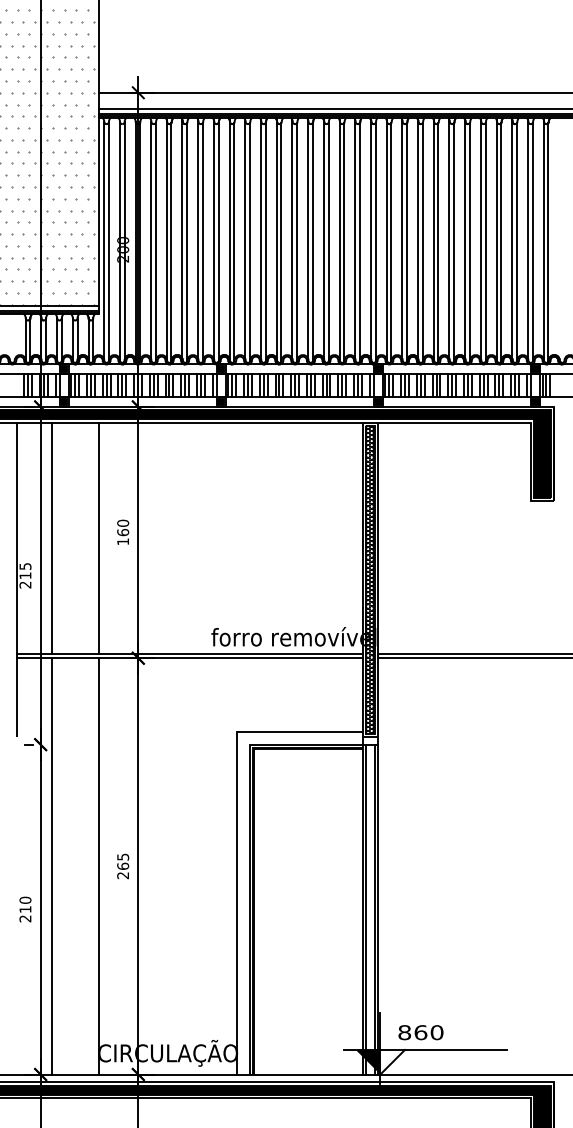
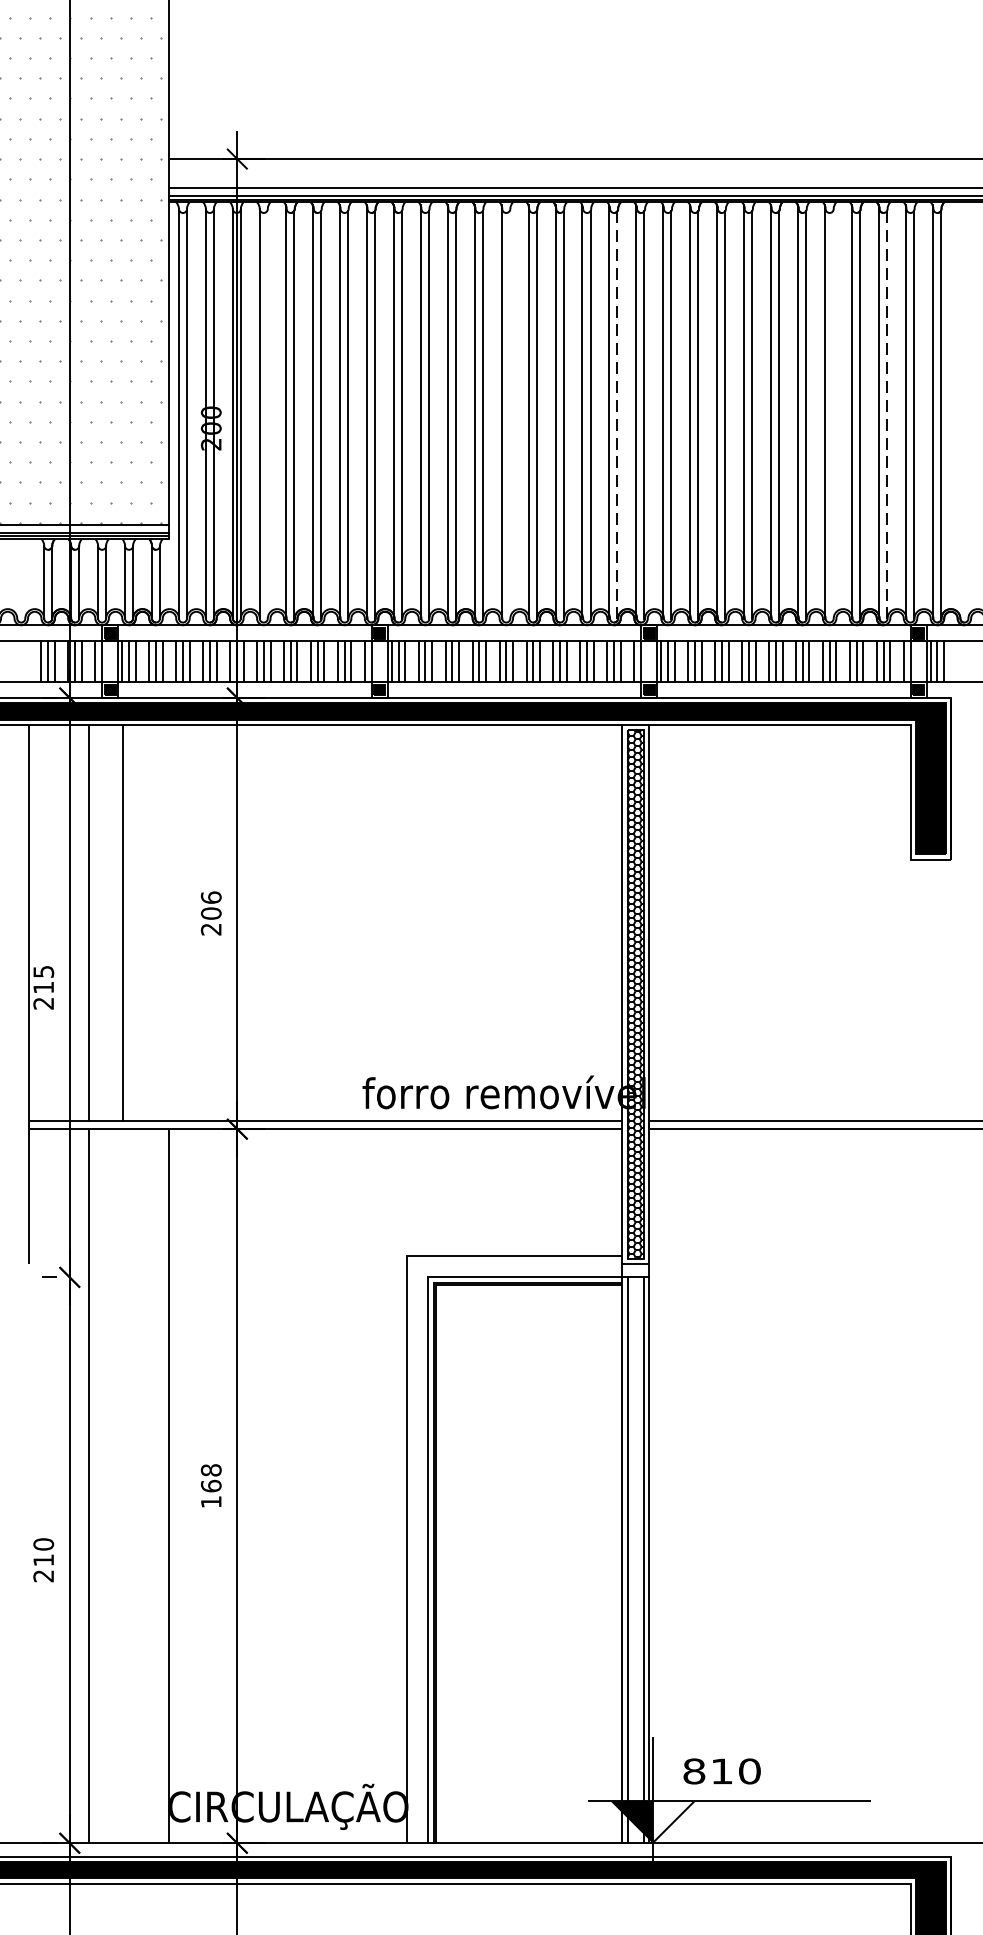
line: (155, 241) -> (266, 414), removed
line: (297, 241) -> (510, 414), removed
line: (359, 241) -> (616, 414), solid -> dashed
line: (485, 241) -> (832, 414), removed
line: (517, 241) -> (887, 414), solid -> dashed
text: (122, 532) -> (210, 913), 160 -> 206
line: (98, 537) -> (122, 922), moved
text: (123, 866) -> (211, 1486), 265 -> 168
text: (420, 1032) -> (721, 1771), 860 -> 810

